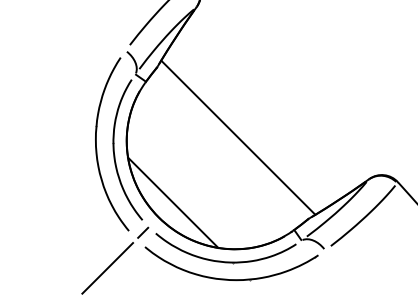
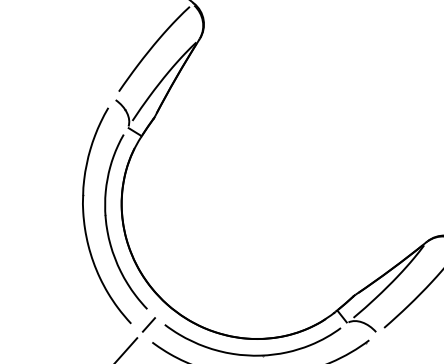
line: (238, 137) -> (261, 199), removed
line: (173, 202) -> (184, 284), removed

